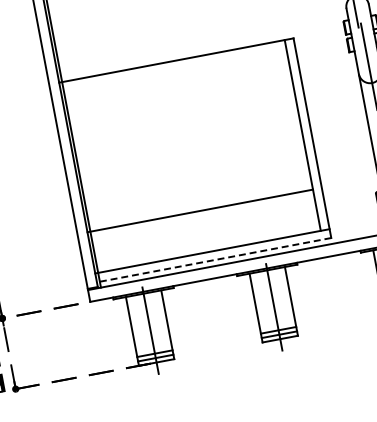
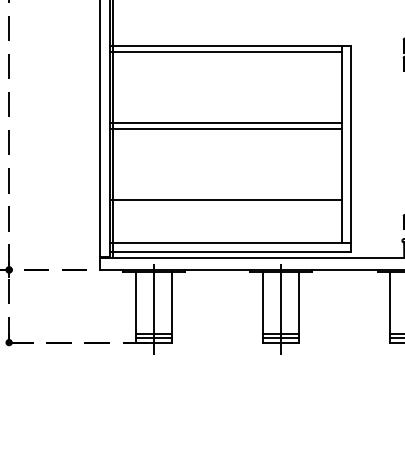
line: (172, 67) -> (225, 52), added
line: (185, 136) -> (225, 123), added
line: (186, 142) -> (225, 129), added
line: (214, 259) -> (230, 251), dashed -> solid

